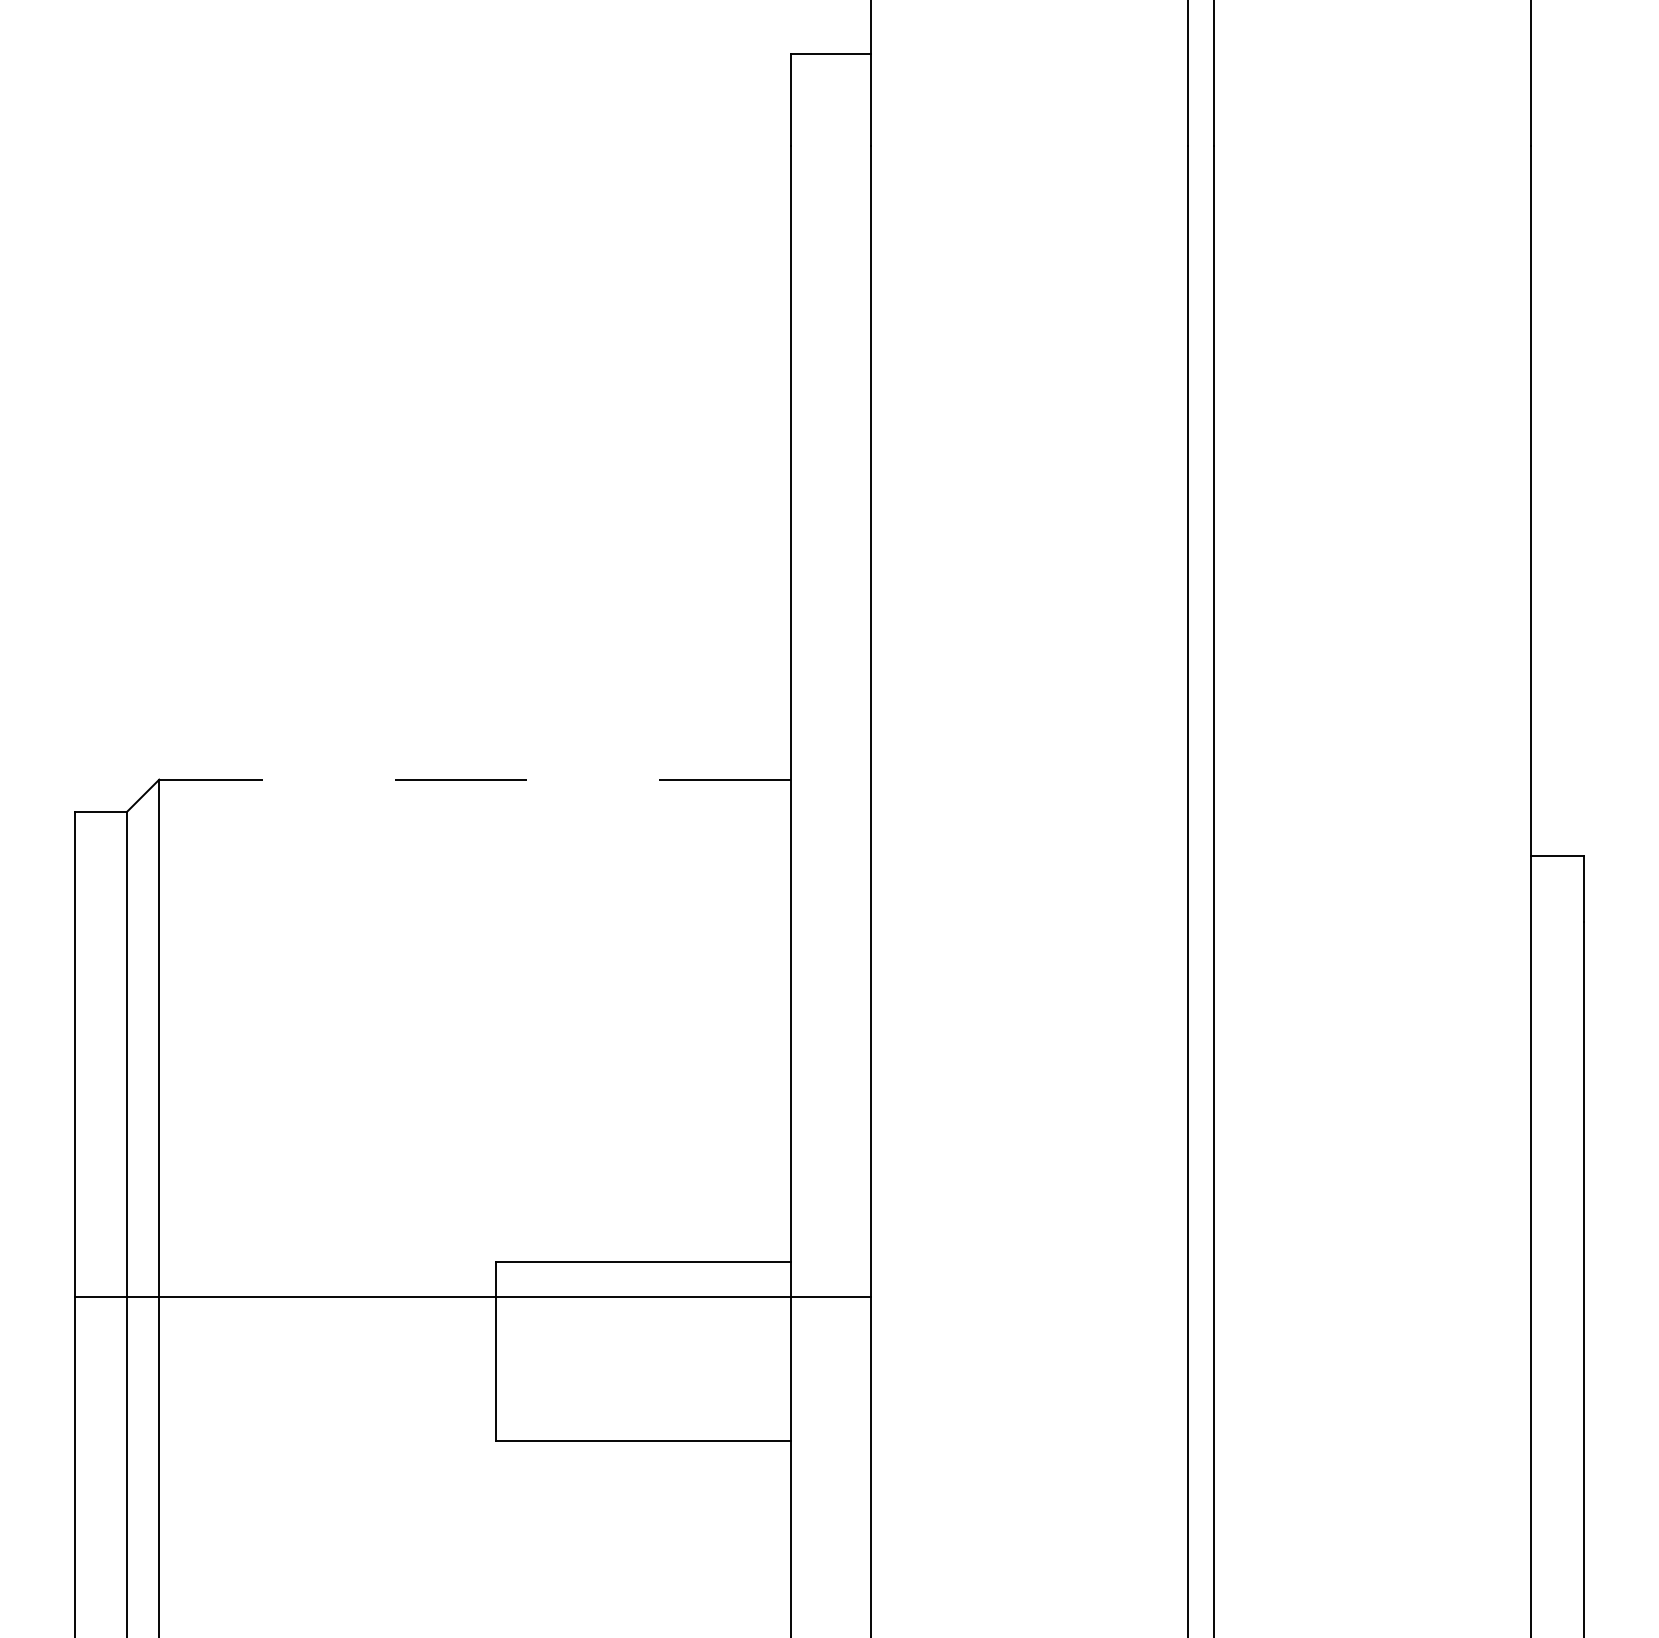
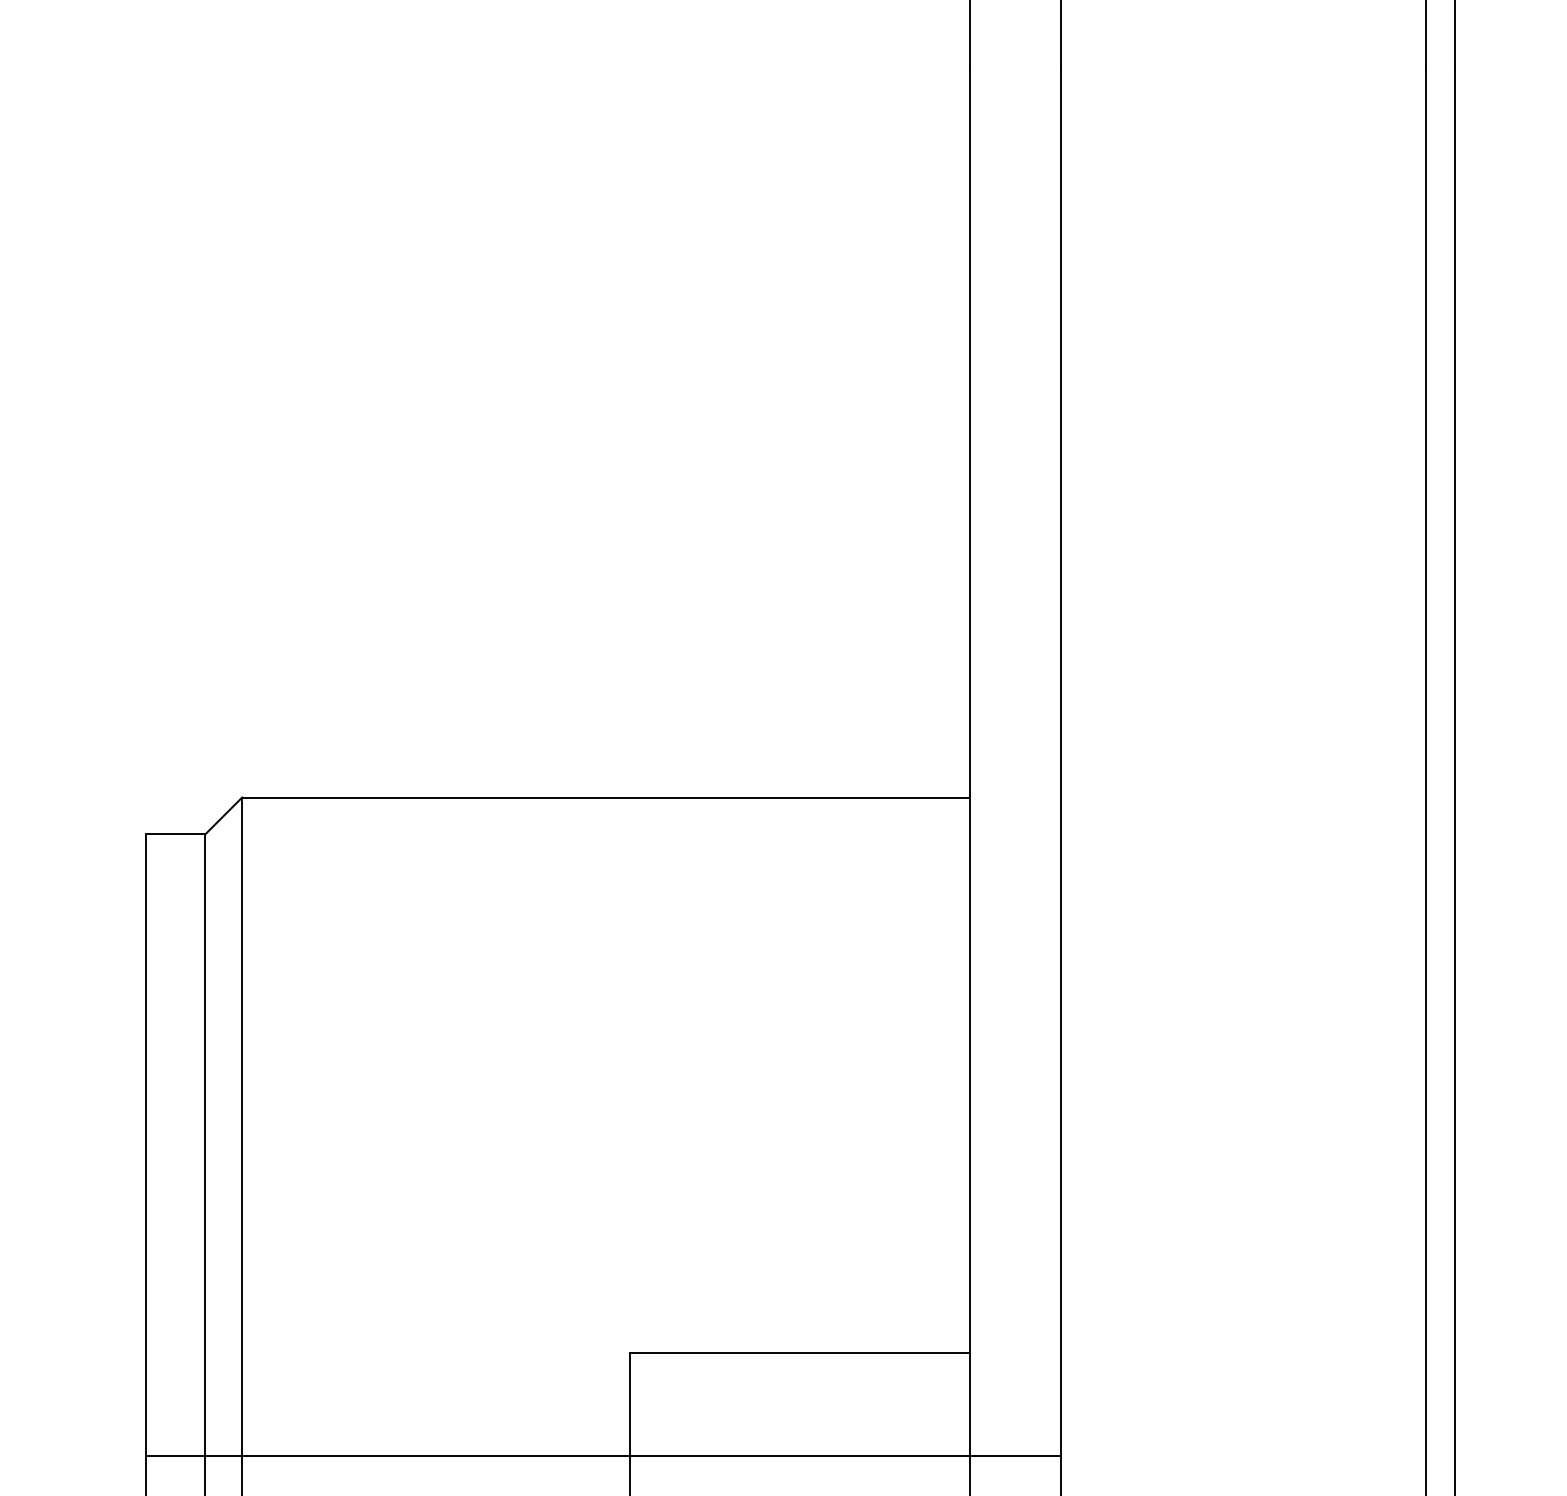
line: (474, 779) -> (604, 797), dashed -> solid
line: (472, 1297) -> (602, 1455), moved

